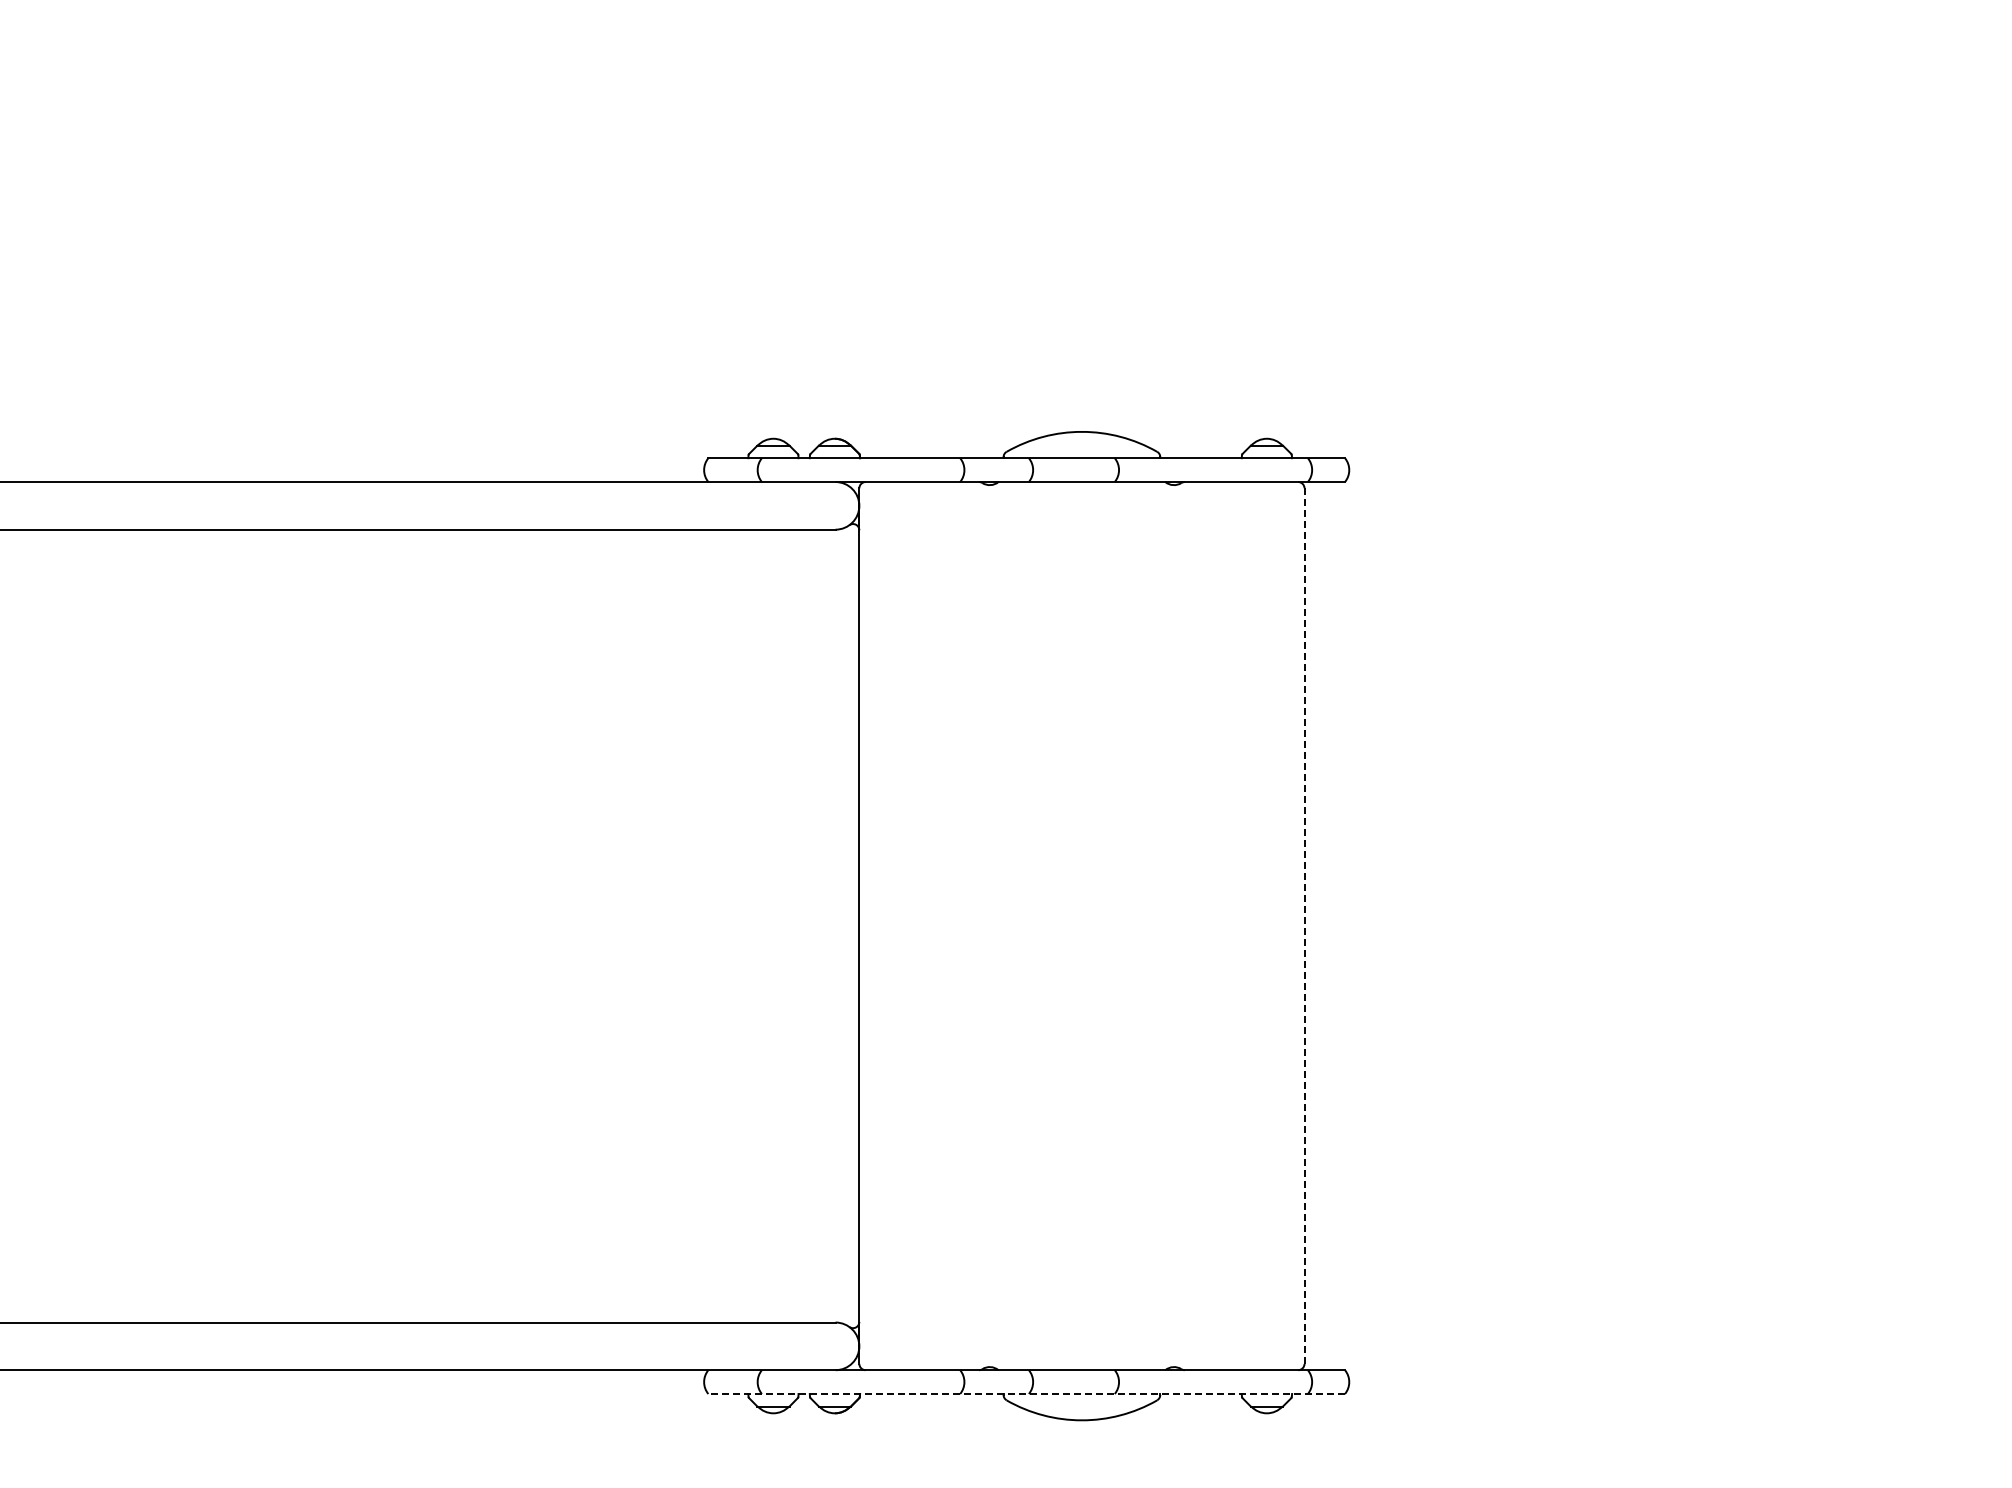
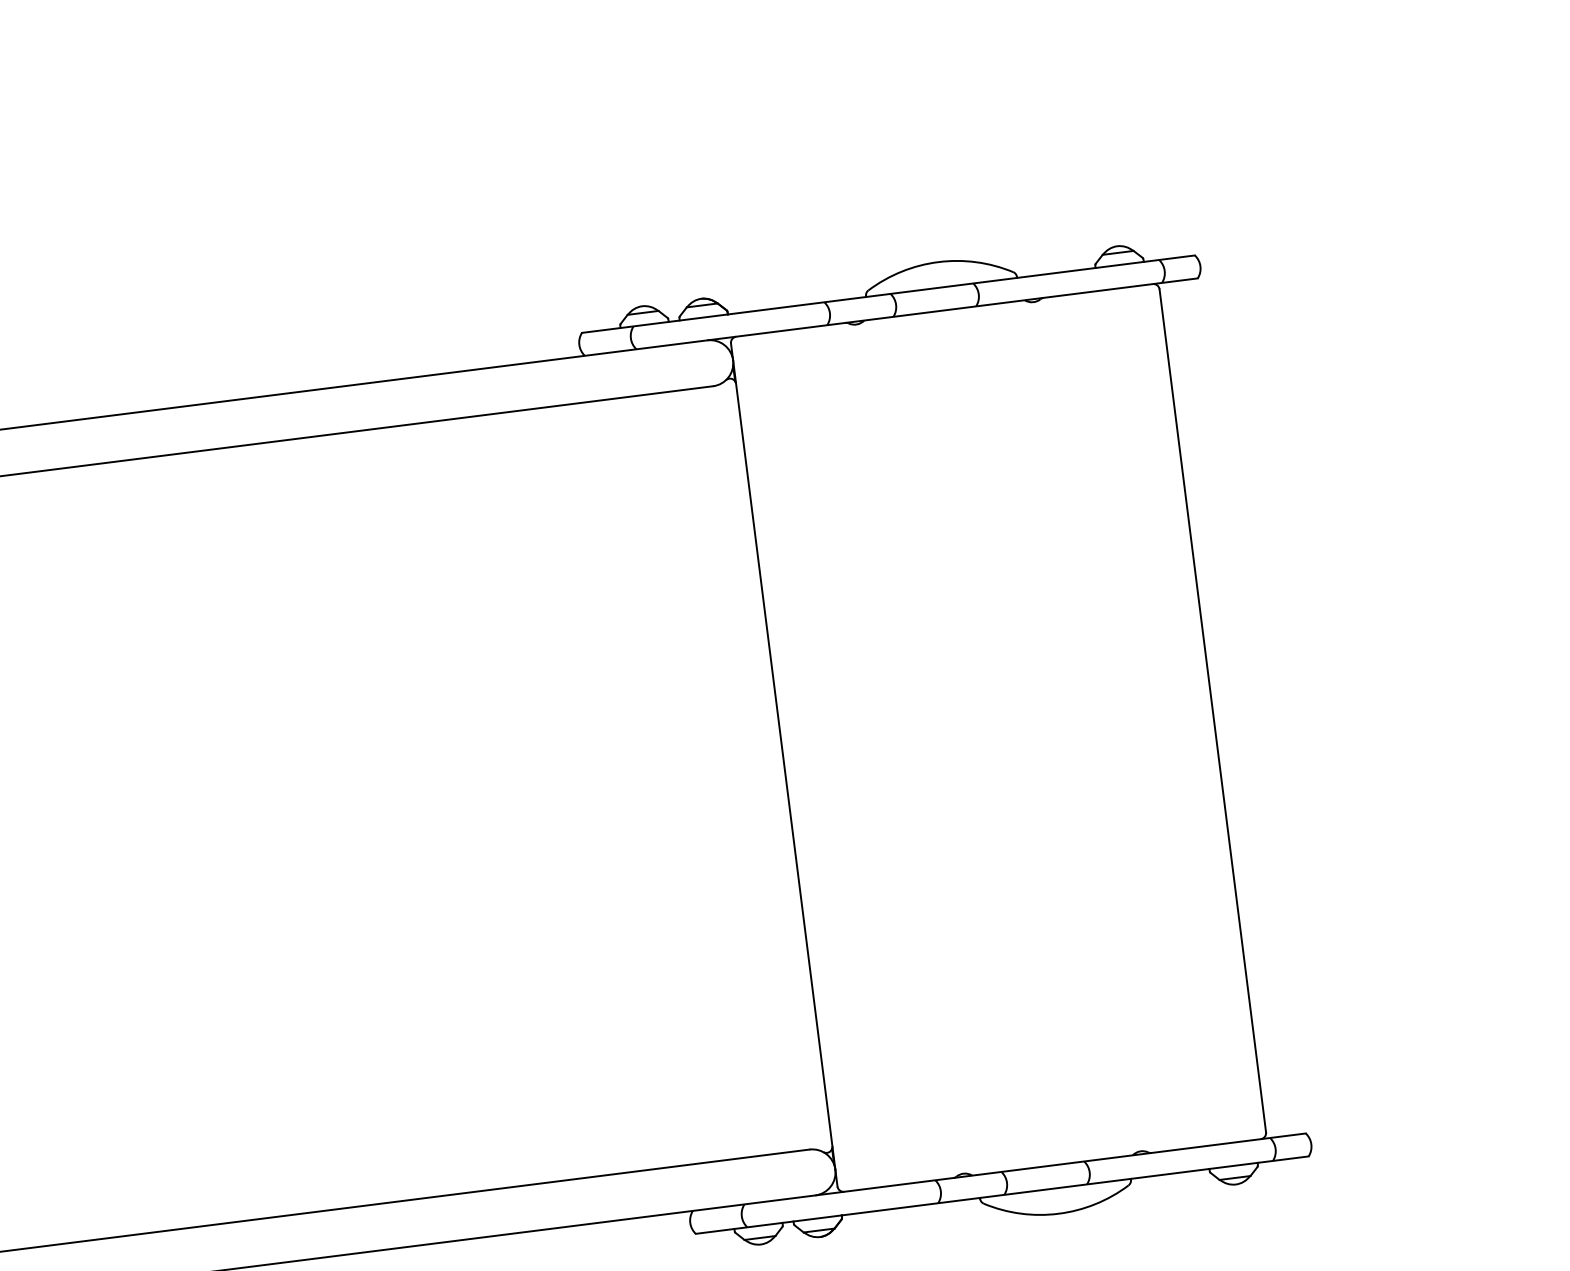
line: (1304, 926) -> (1212, 711), dashed -> solid
line: (1026, 1394) -> (1002, 1195), dashed -> solid

